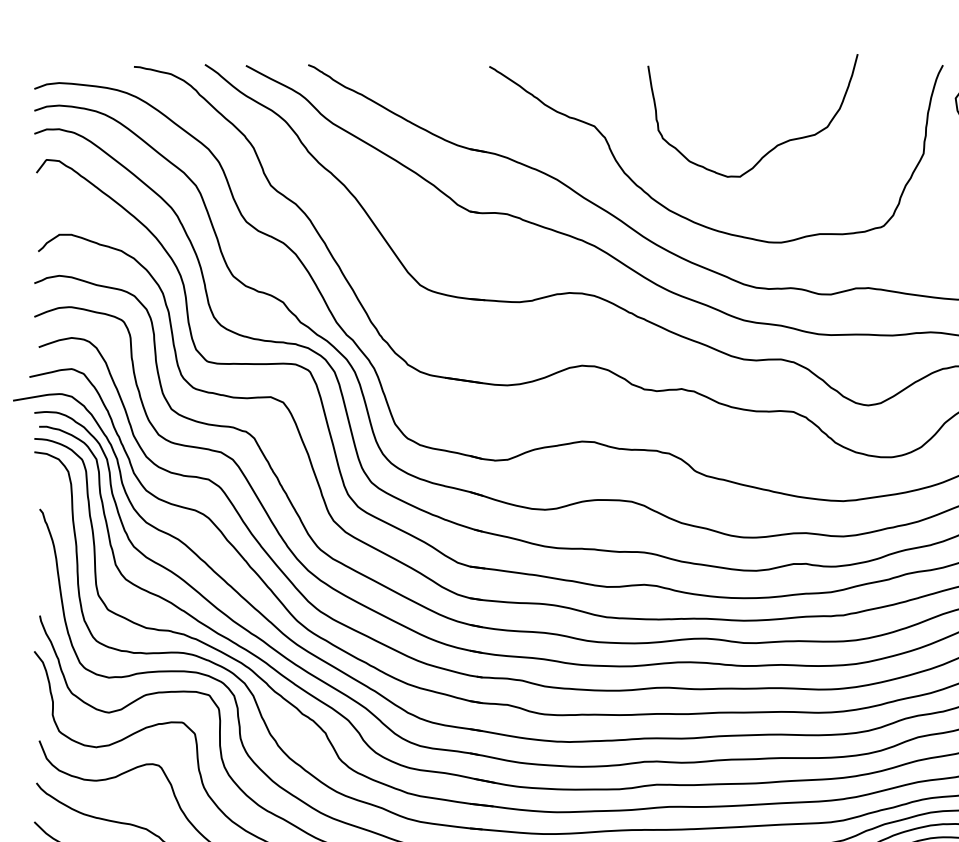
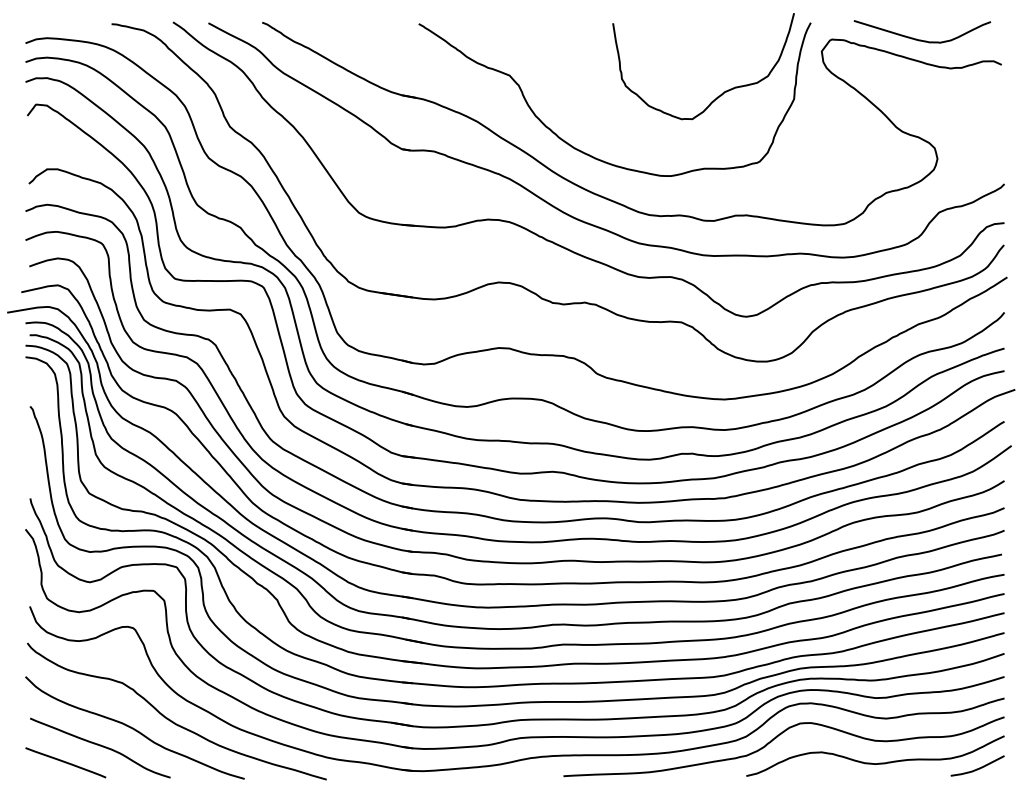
curve: (774, 145) -> (722, 92), moved

